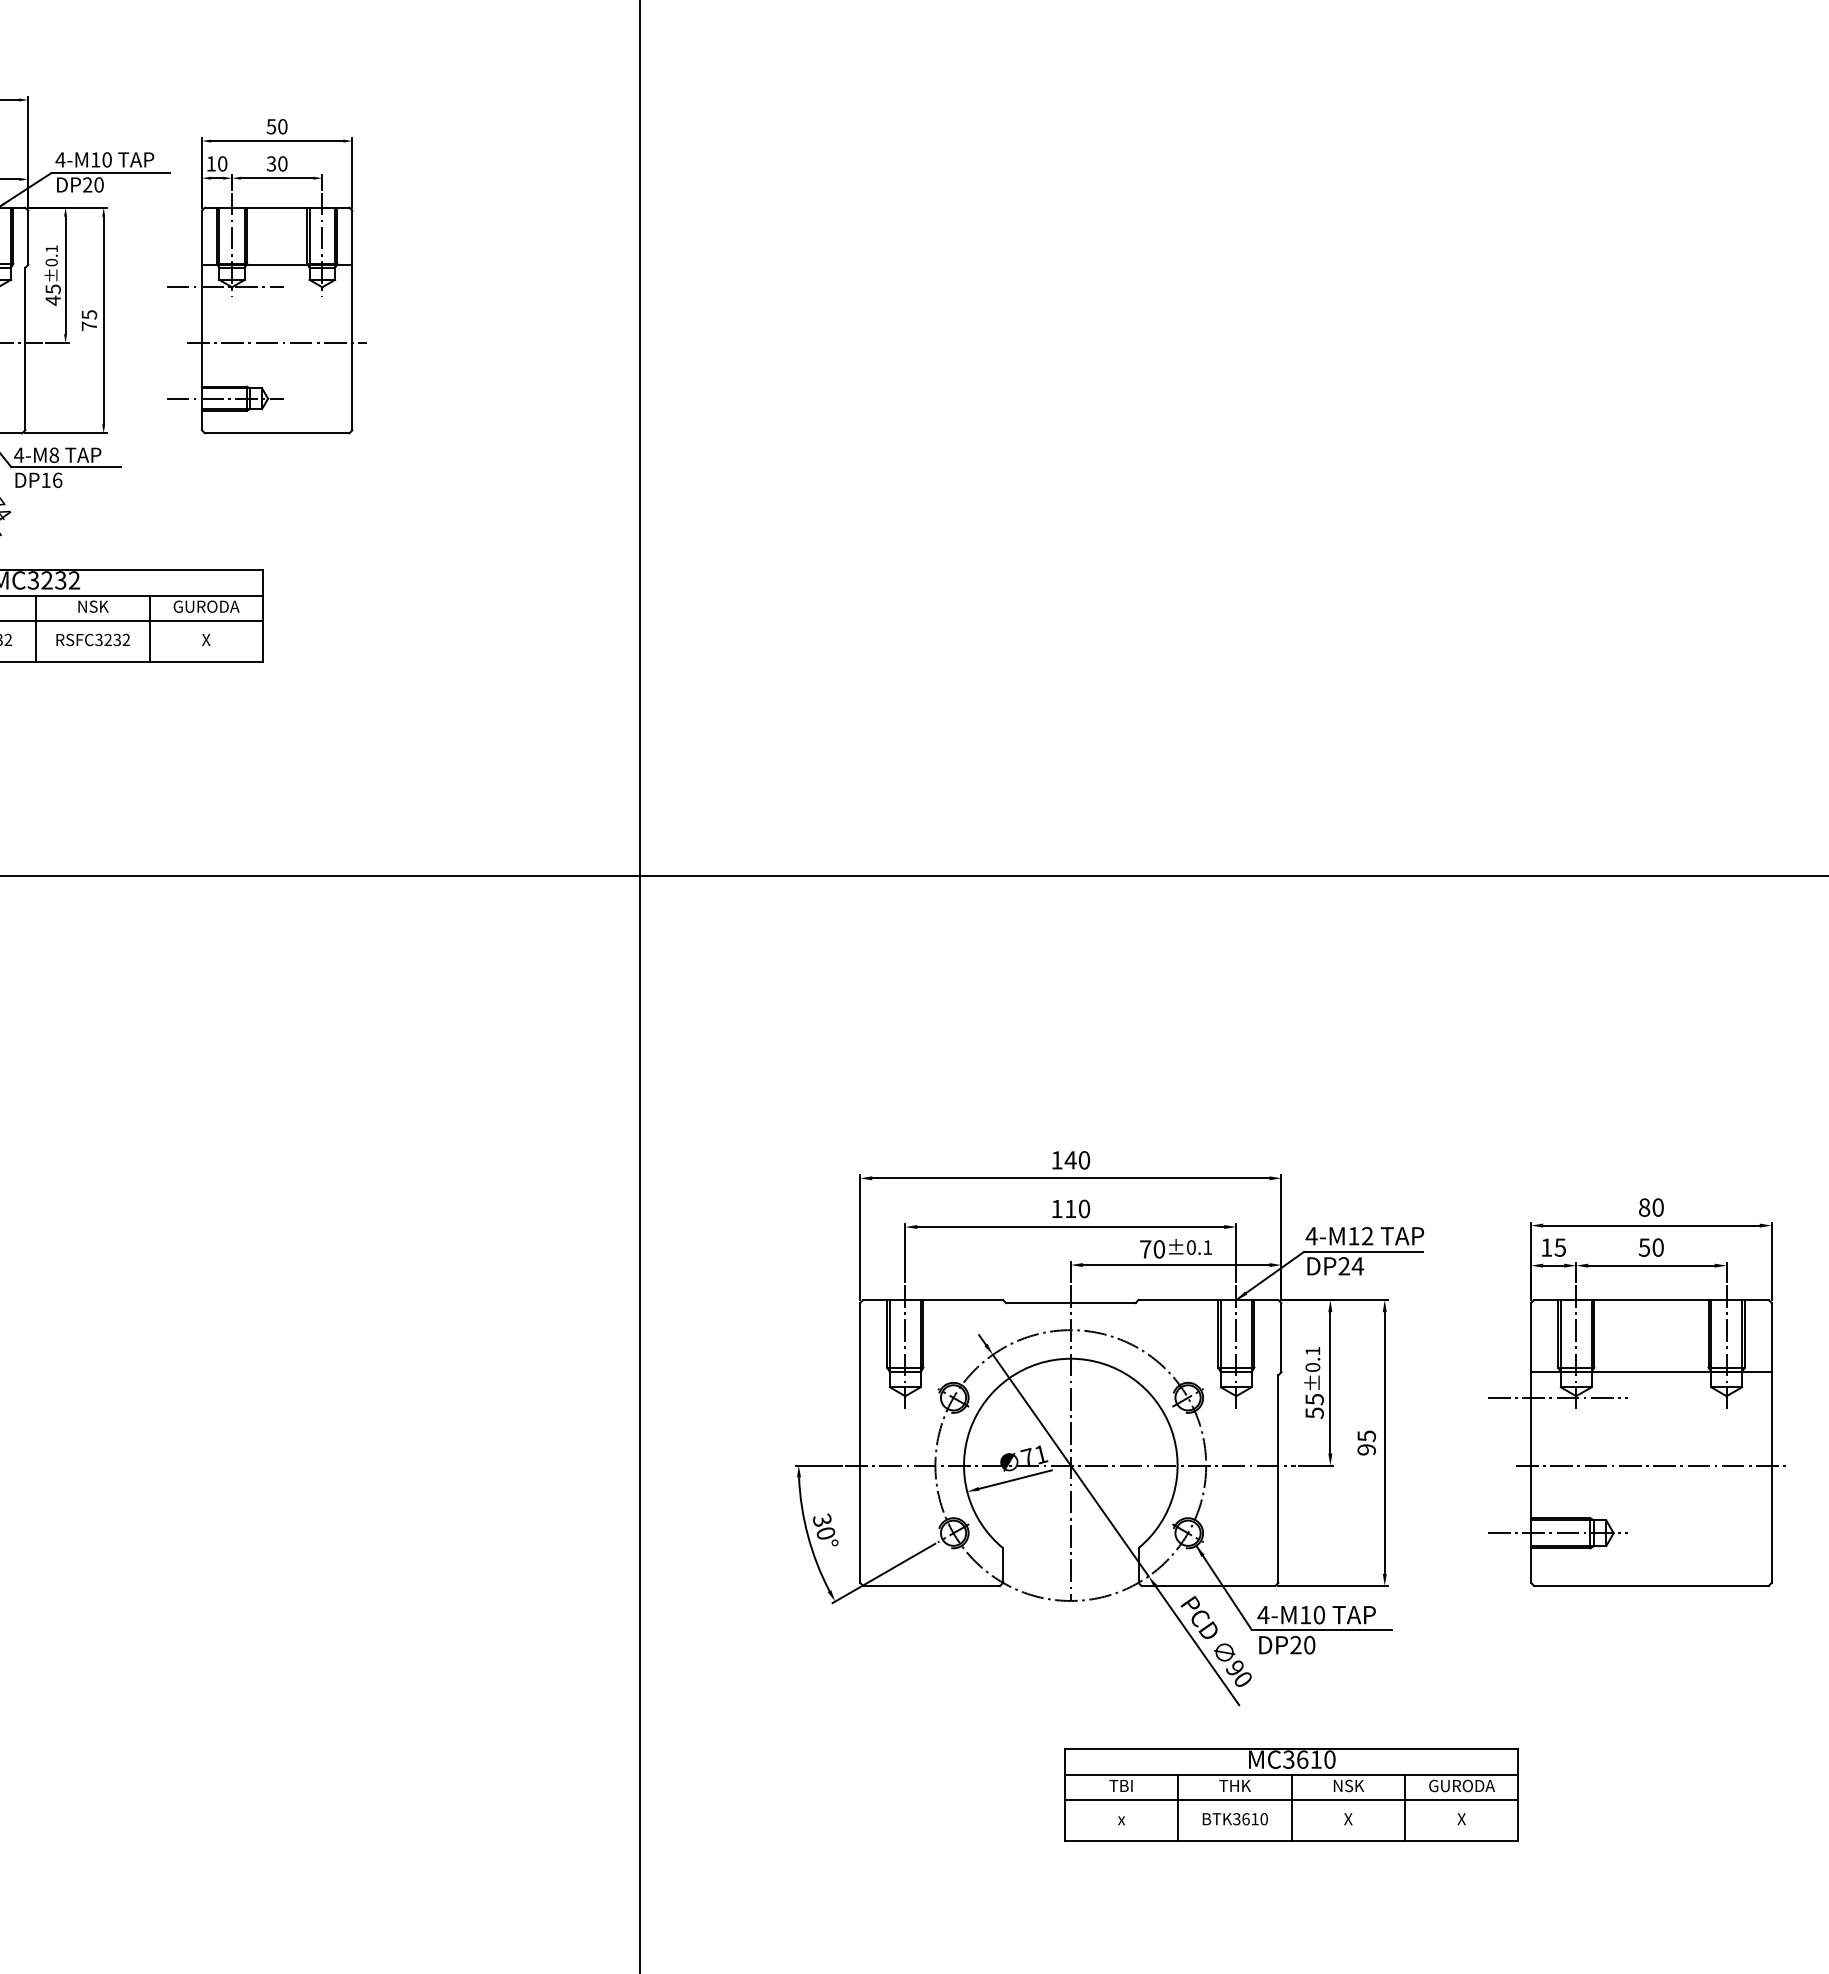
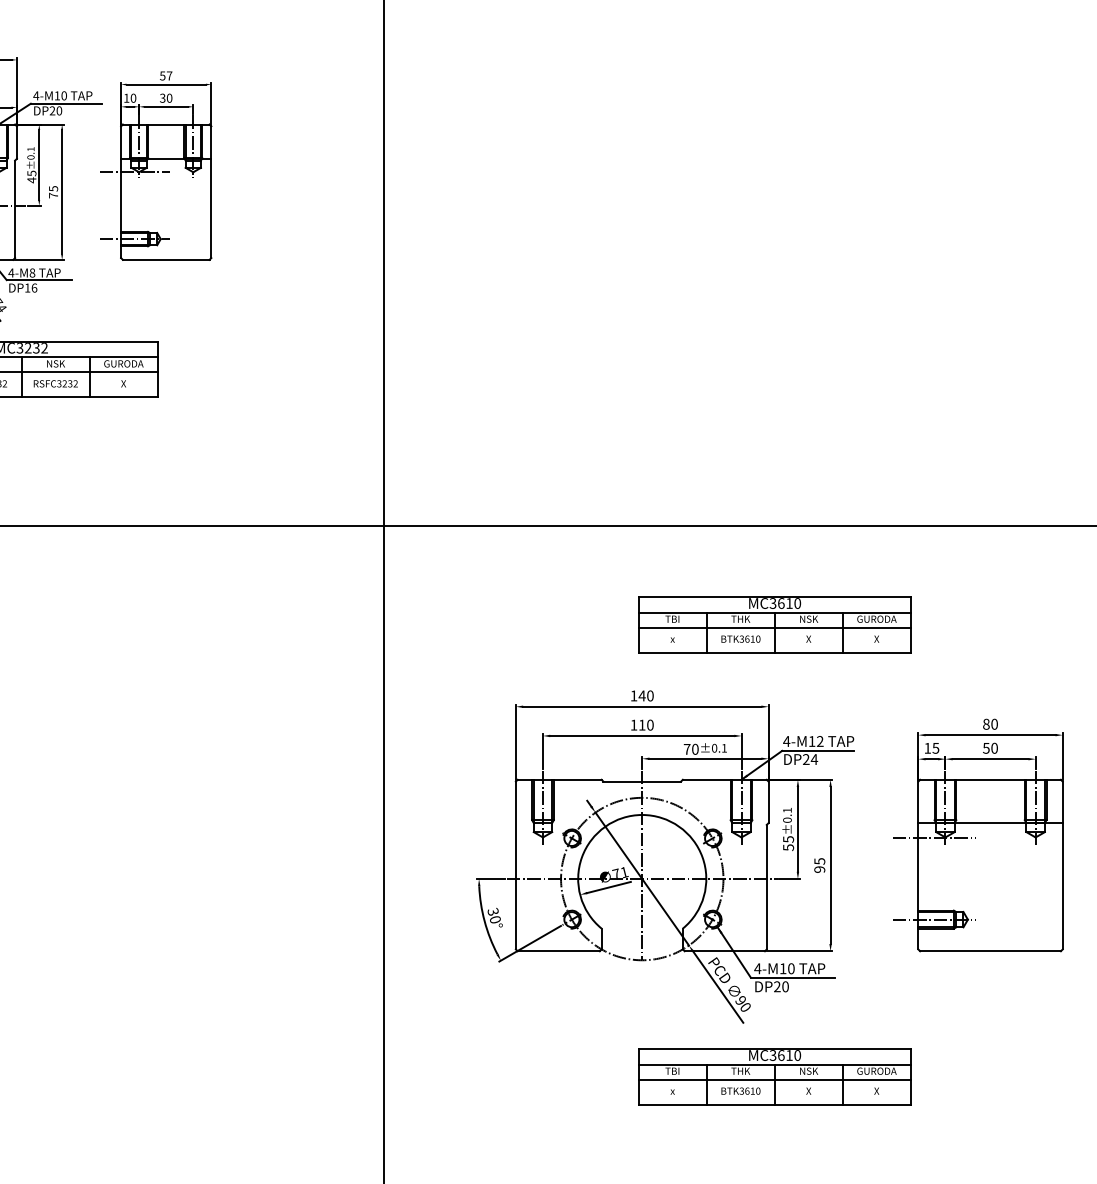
text: (282, 125) -> (169, 75), 50 -> 57
line: (277, 342) -> (166, 205), removed
part: (1291, 1041) -> (774, 624), added
line: (1651, 1466) -> (990, 879), removed

